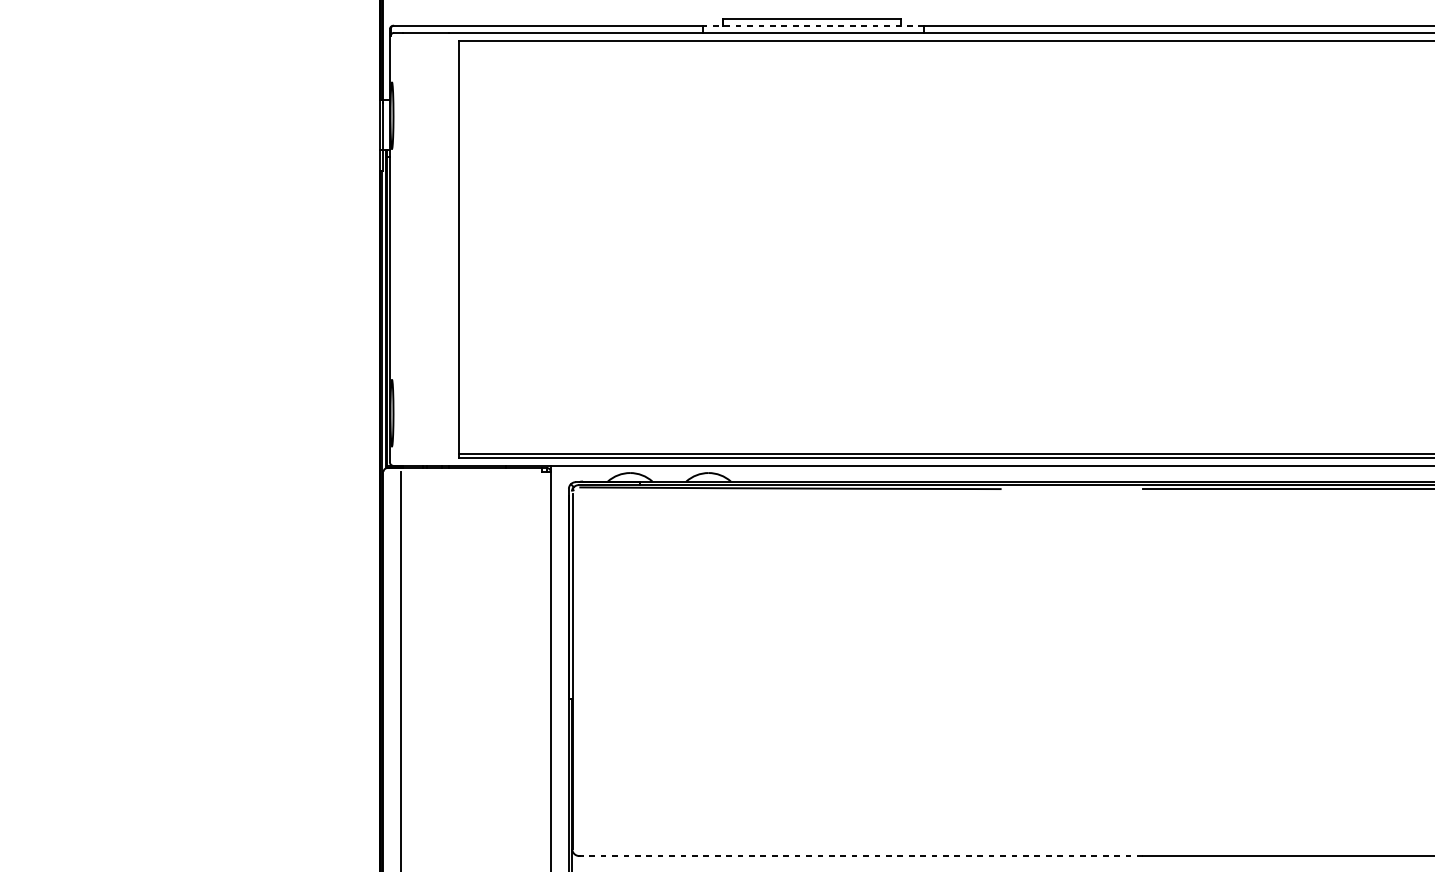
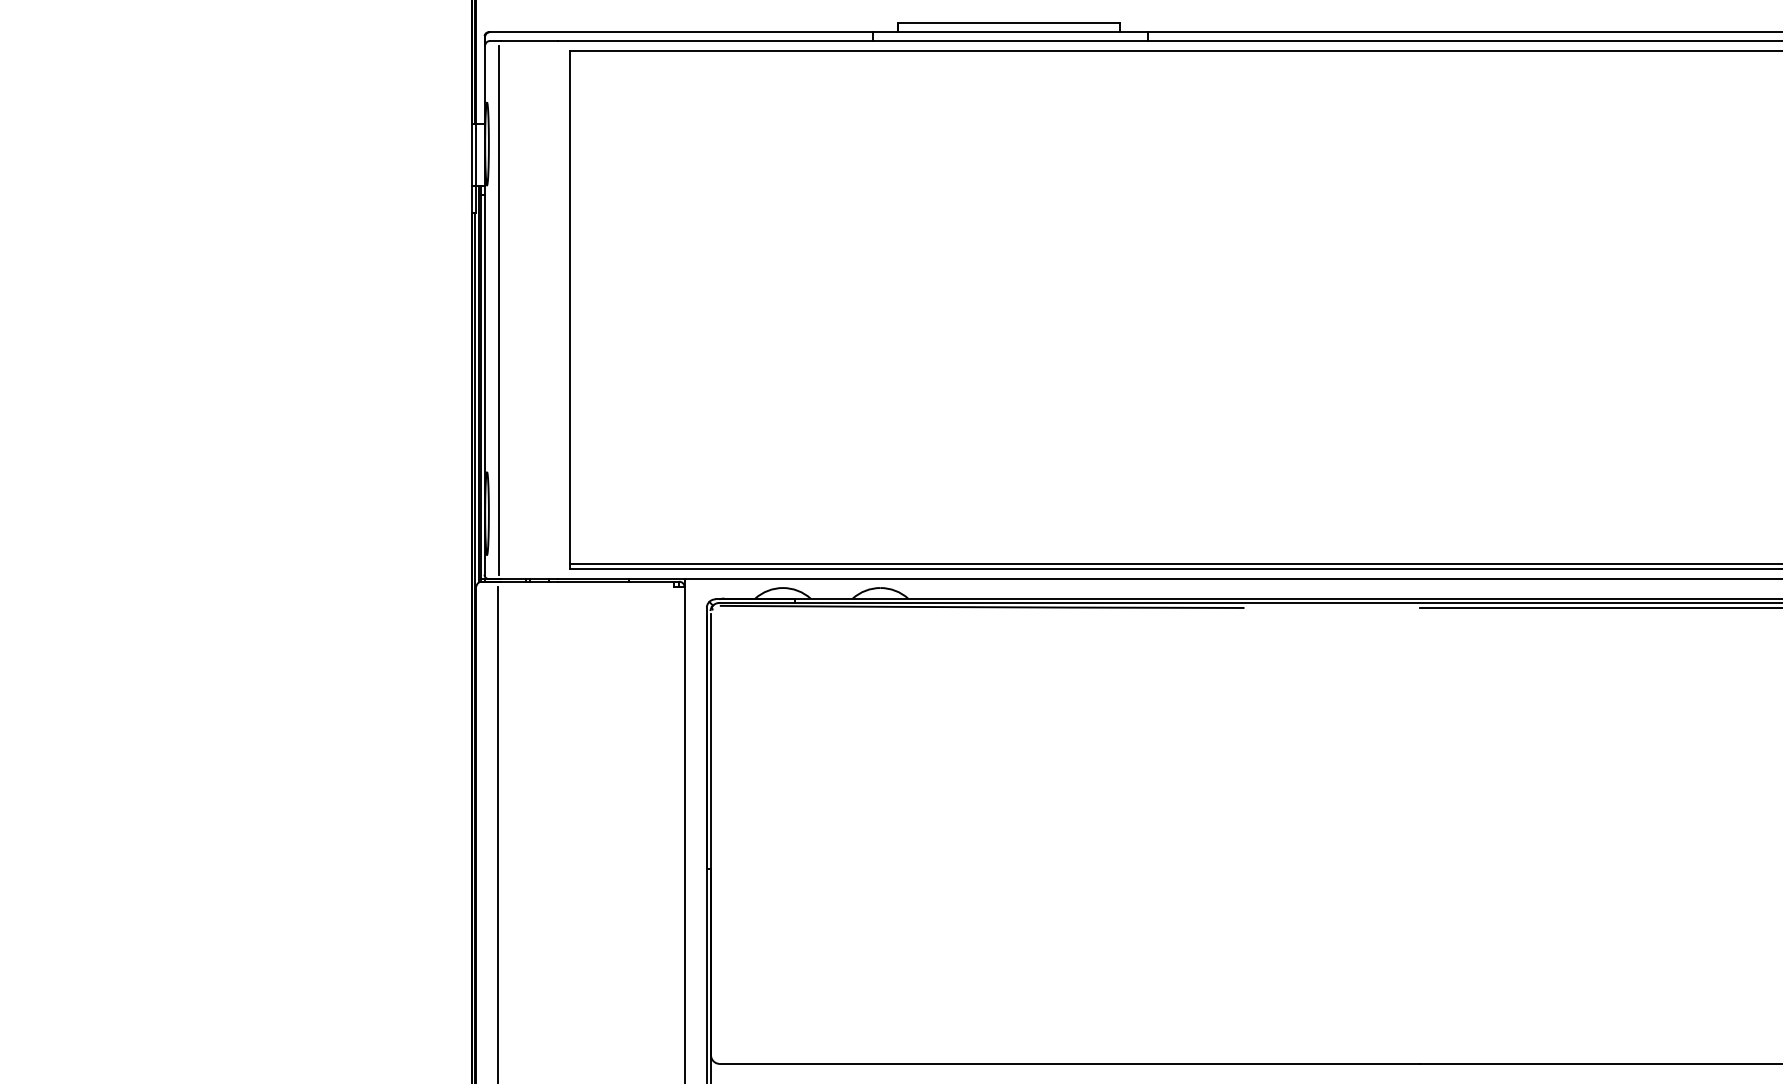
line: (813, 25) -> (1010, 32), dashed -> solid
line: (401, 248) -> (498, 309), added
line: (861, 855) -> (1070, 1063), dashed -> solid

